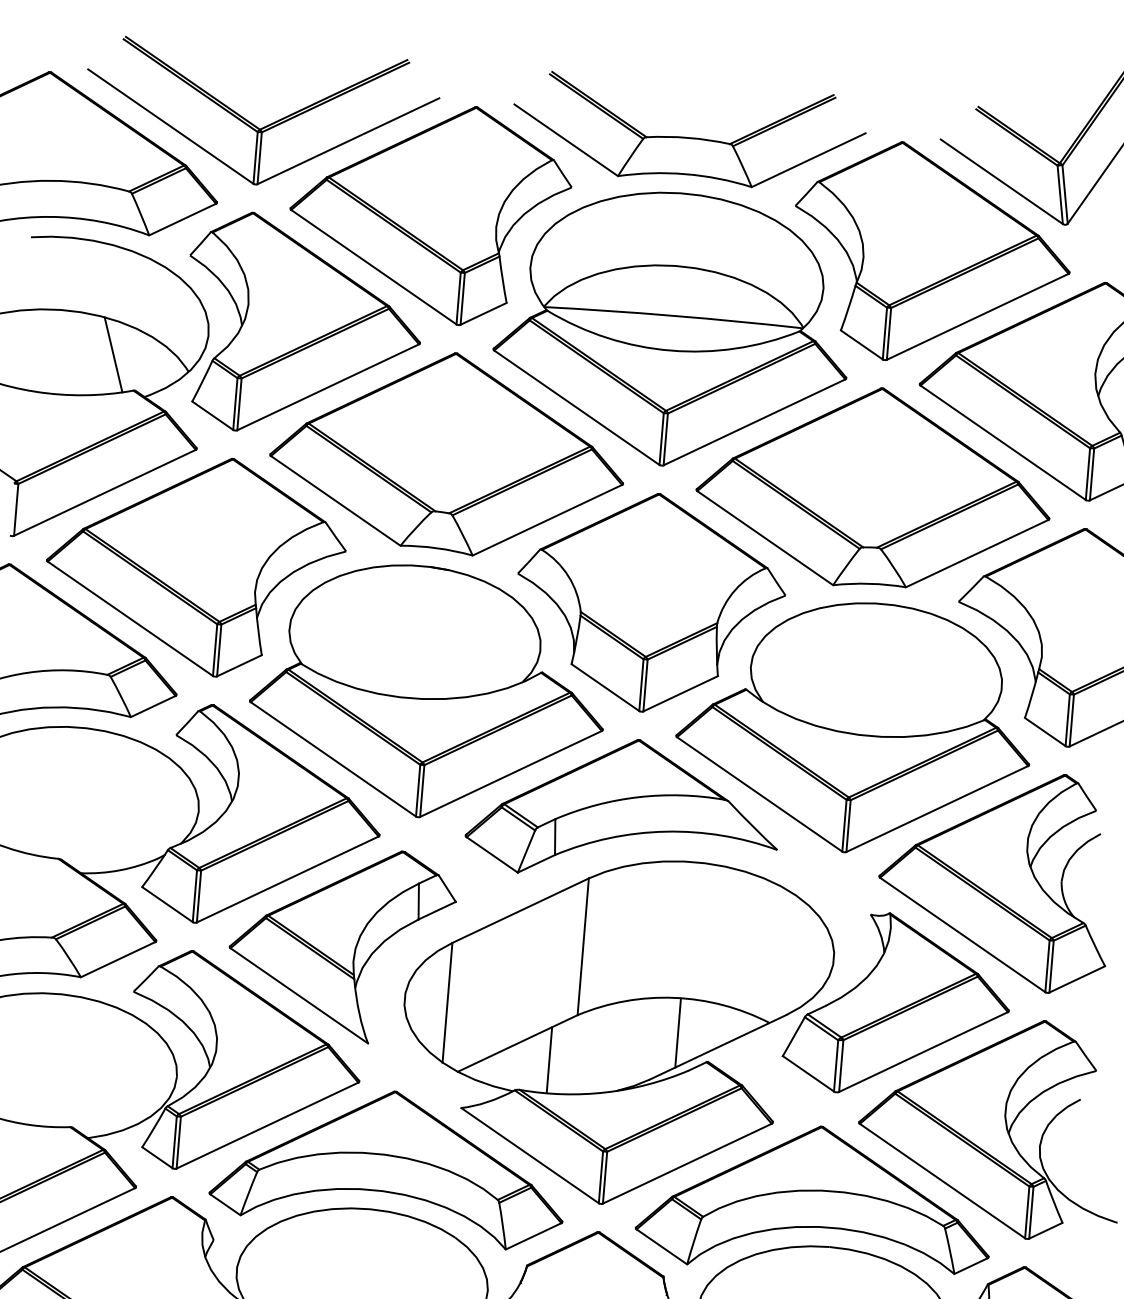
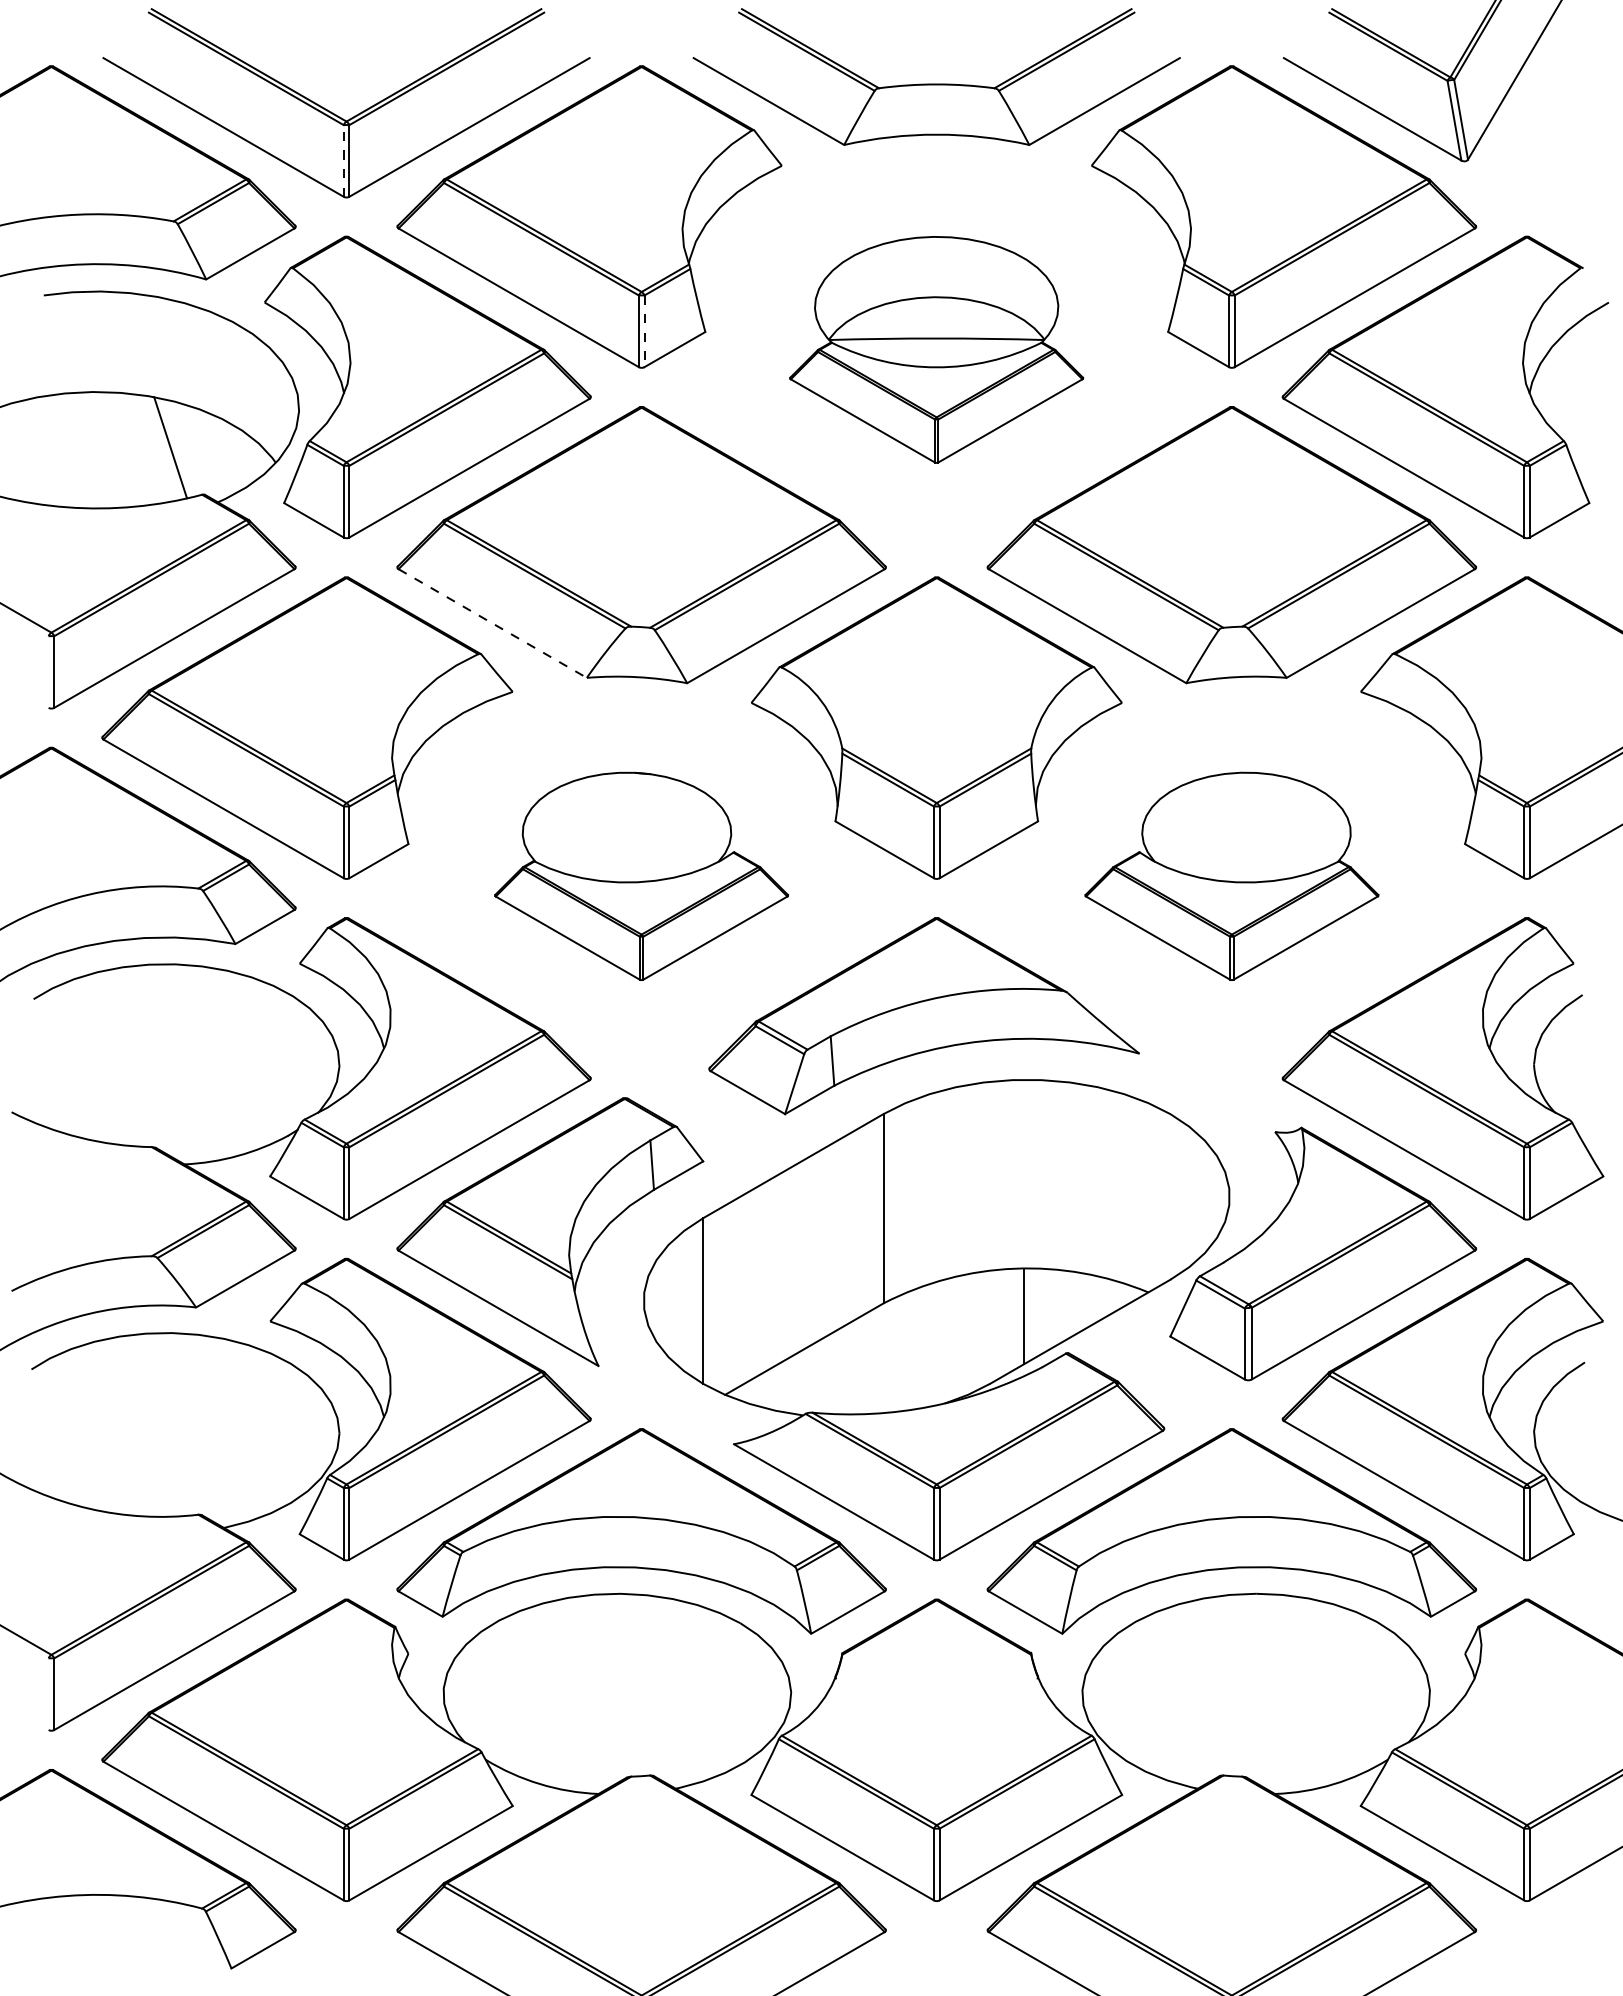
line: (255, 157) -> (343, 160), solid -> dashed
line: (462, 298) -> (644, 331), solid -> dashed
part: (672, 329) -> (936, 349), size x0.6
line: (335, 500) -> (492, 623), solid -> dashed
part: (428, 692) -> (641, 876), size x0.6
part: (854, 727) -> (1231, 876), size x0.6
line: (549, 1059) -> (849, 1367), removed

